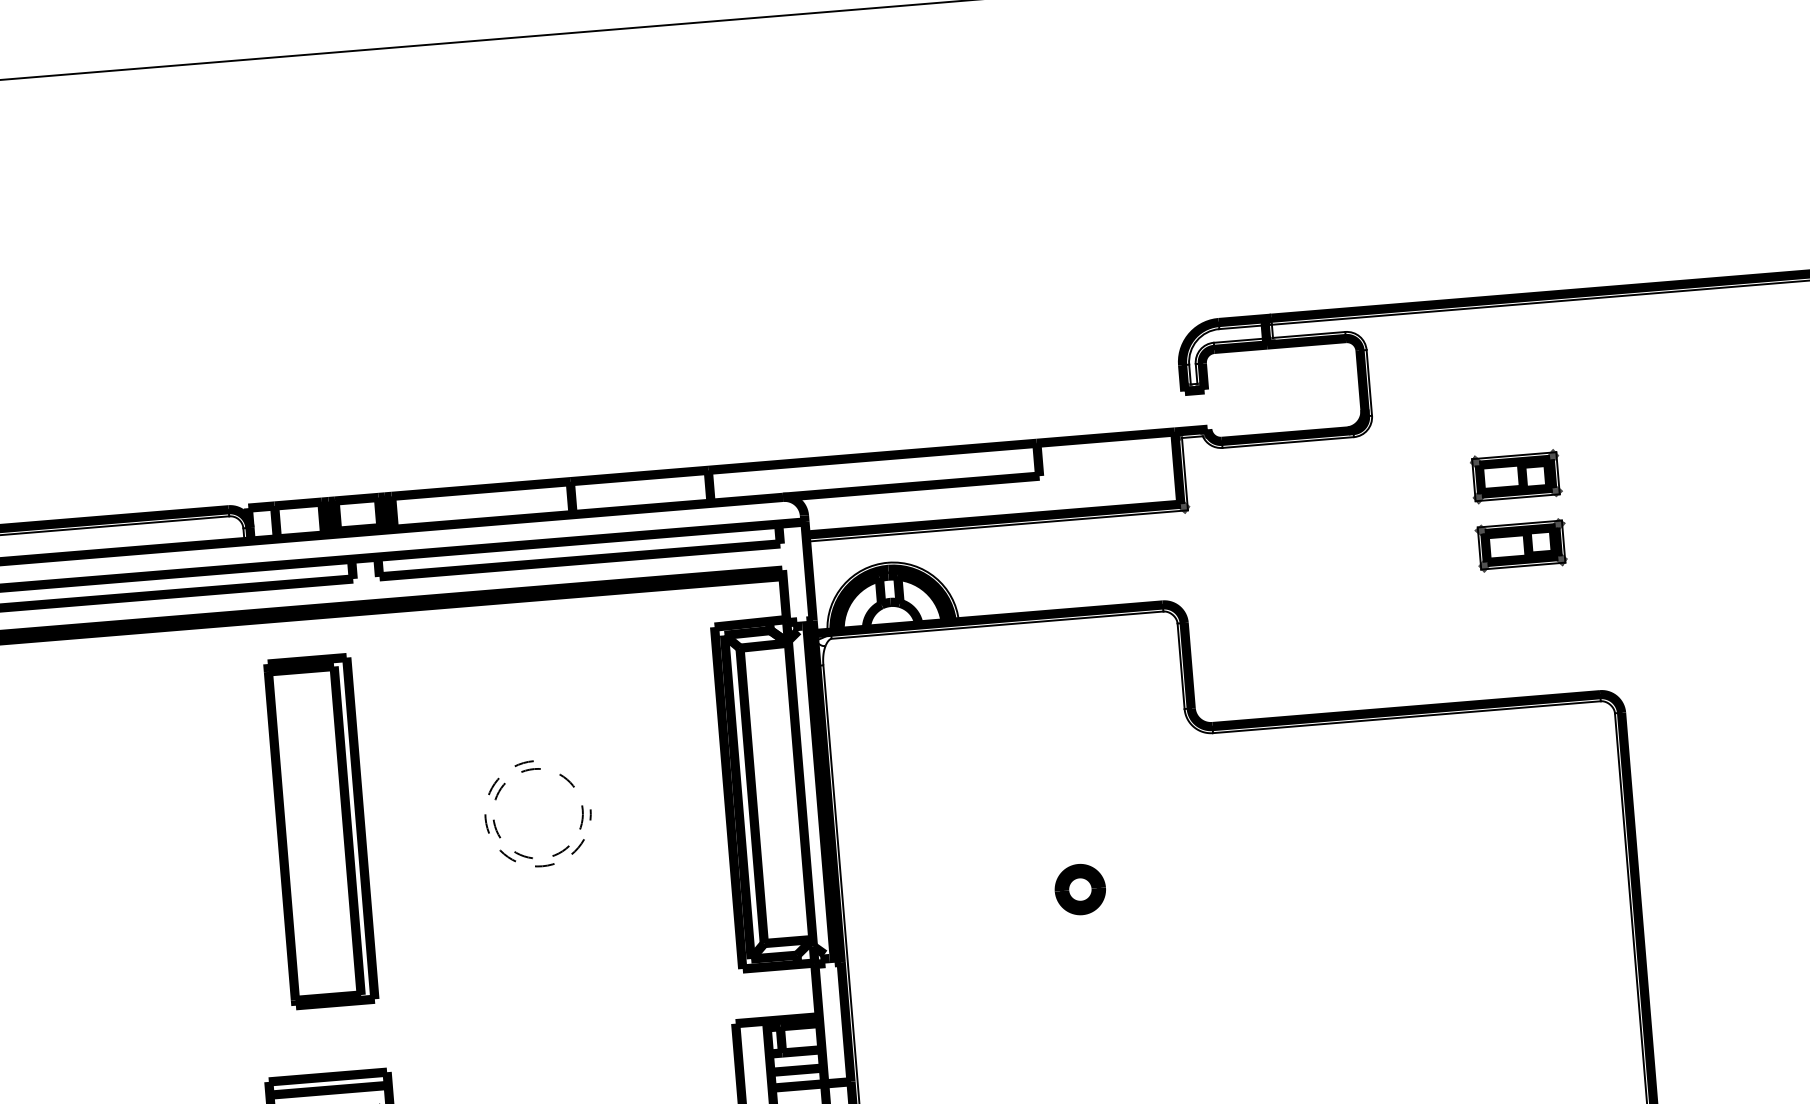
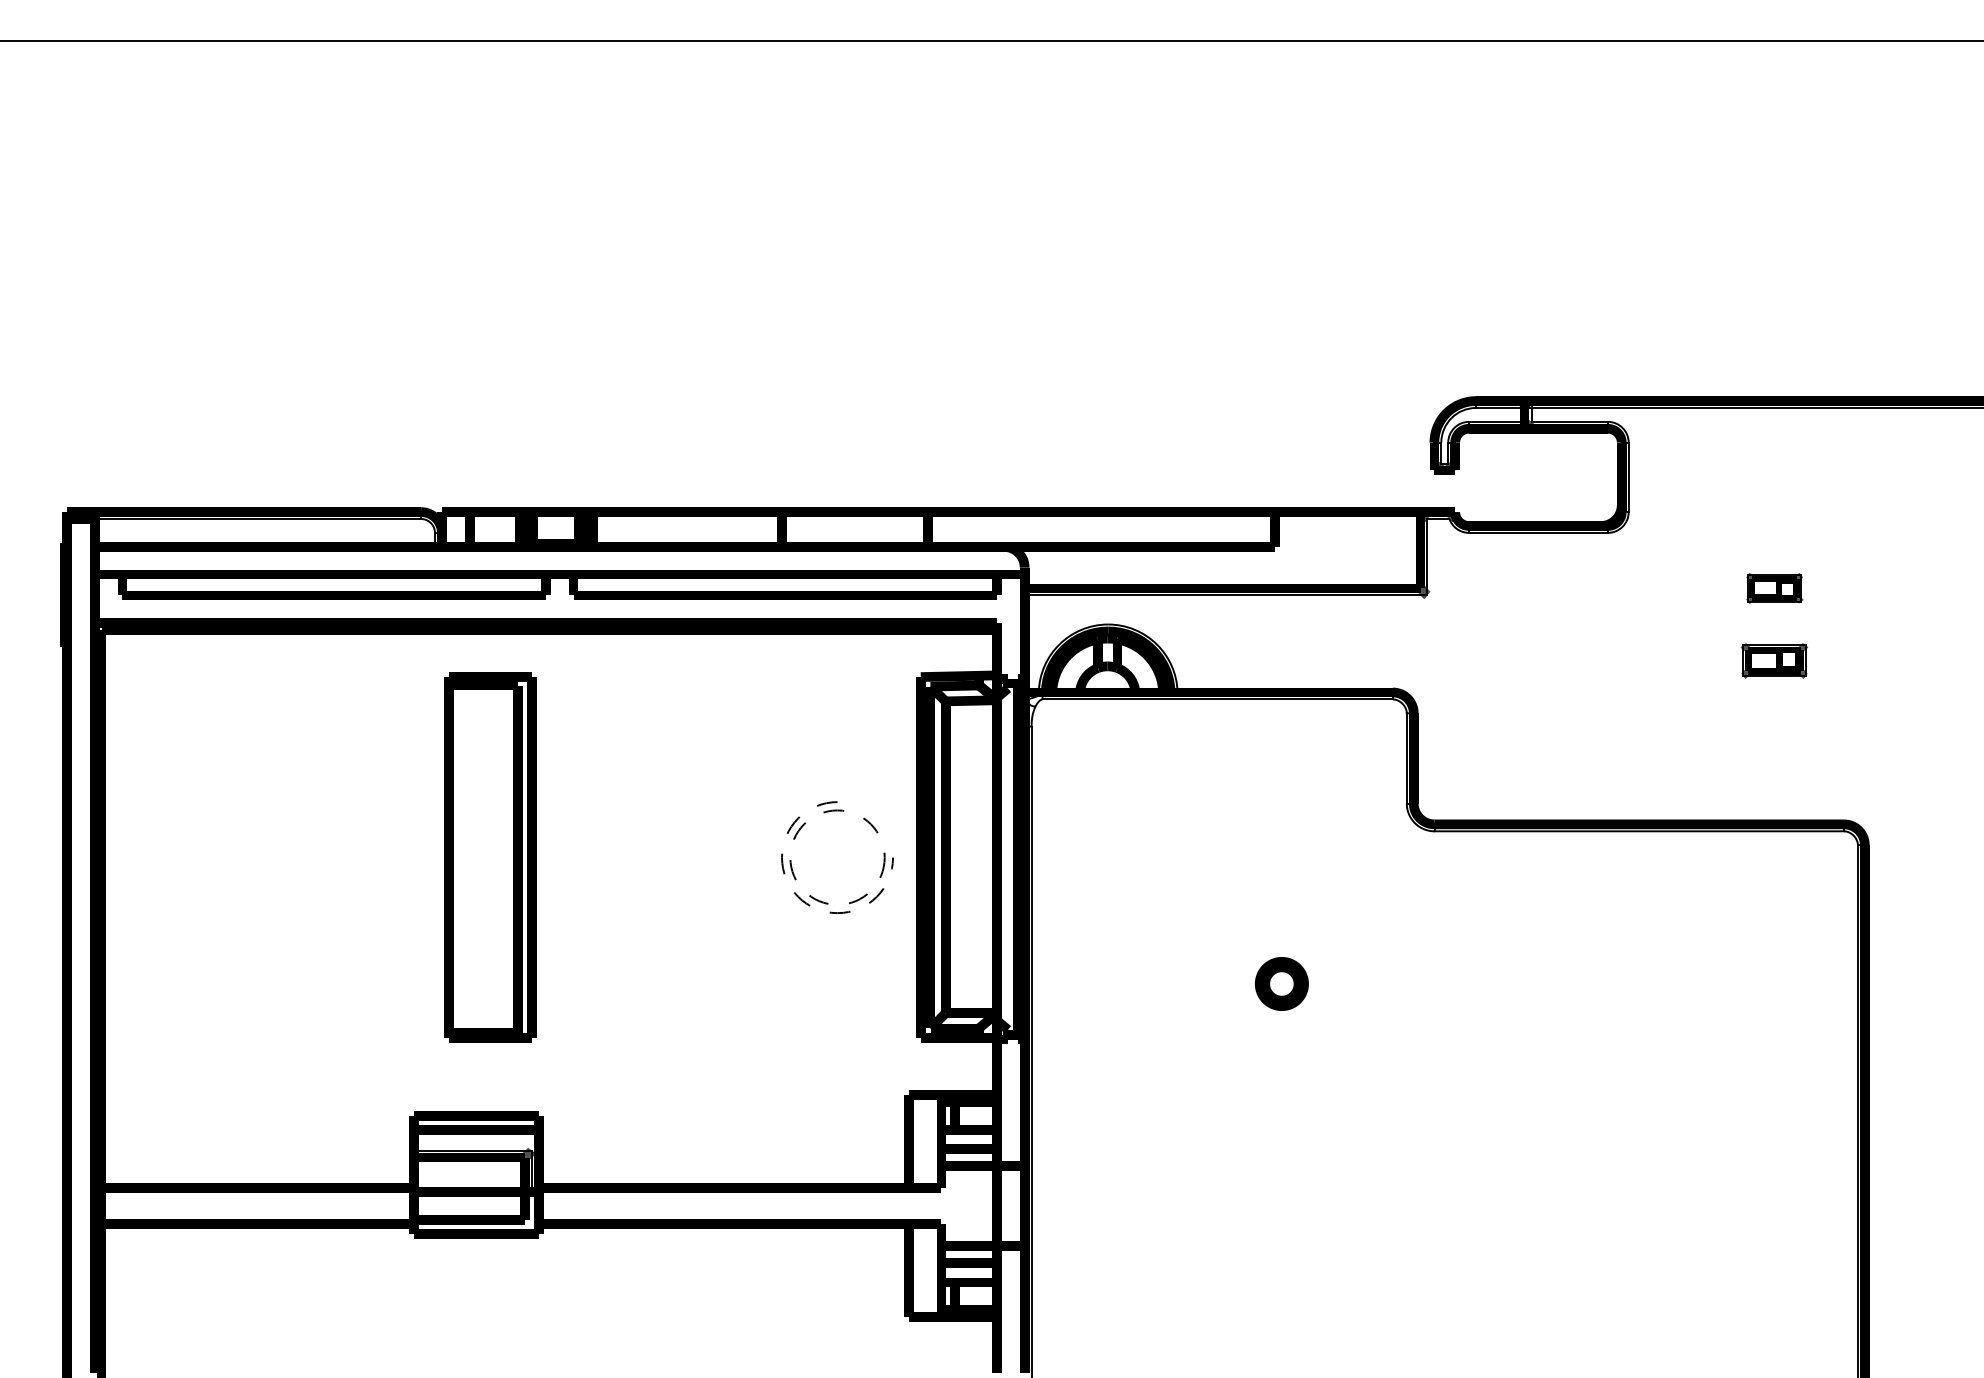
part: (1516, 476) -> (1774, 588), size x0.6
part: (1521, 544) -> (1774, 660), size x0.7
part: (526, 771) -> (829, 812), moved

